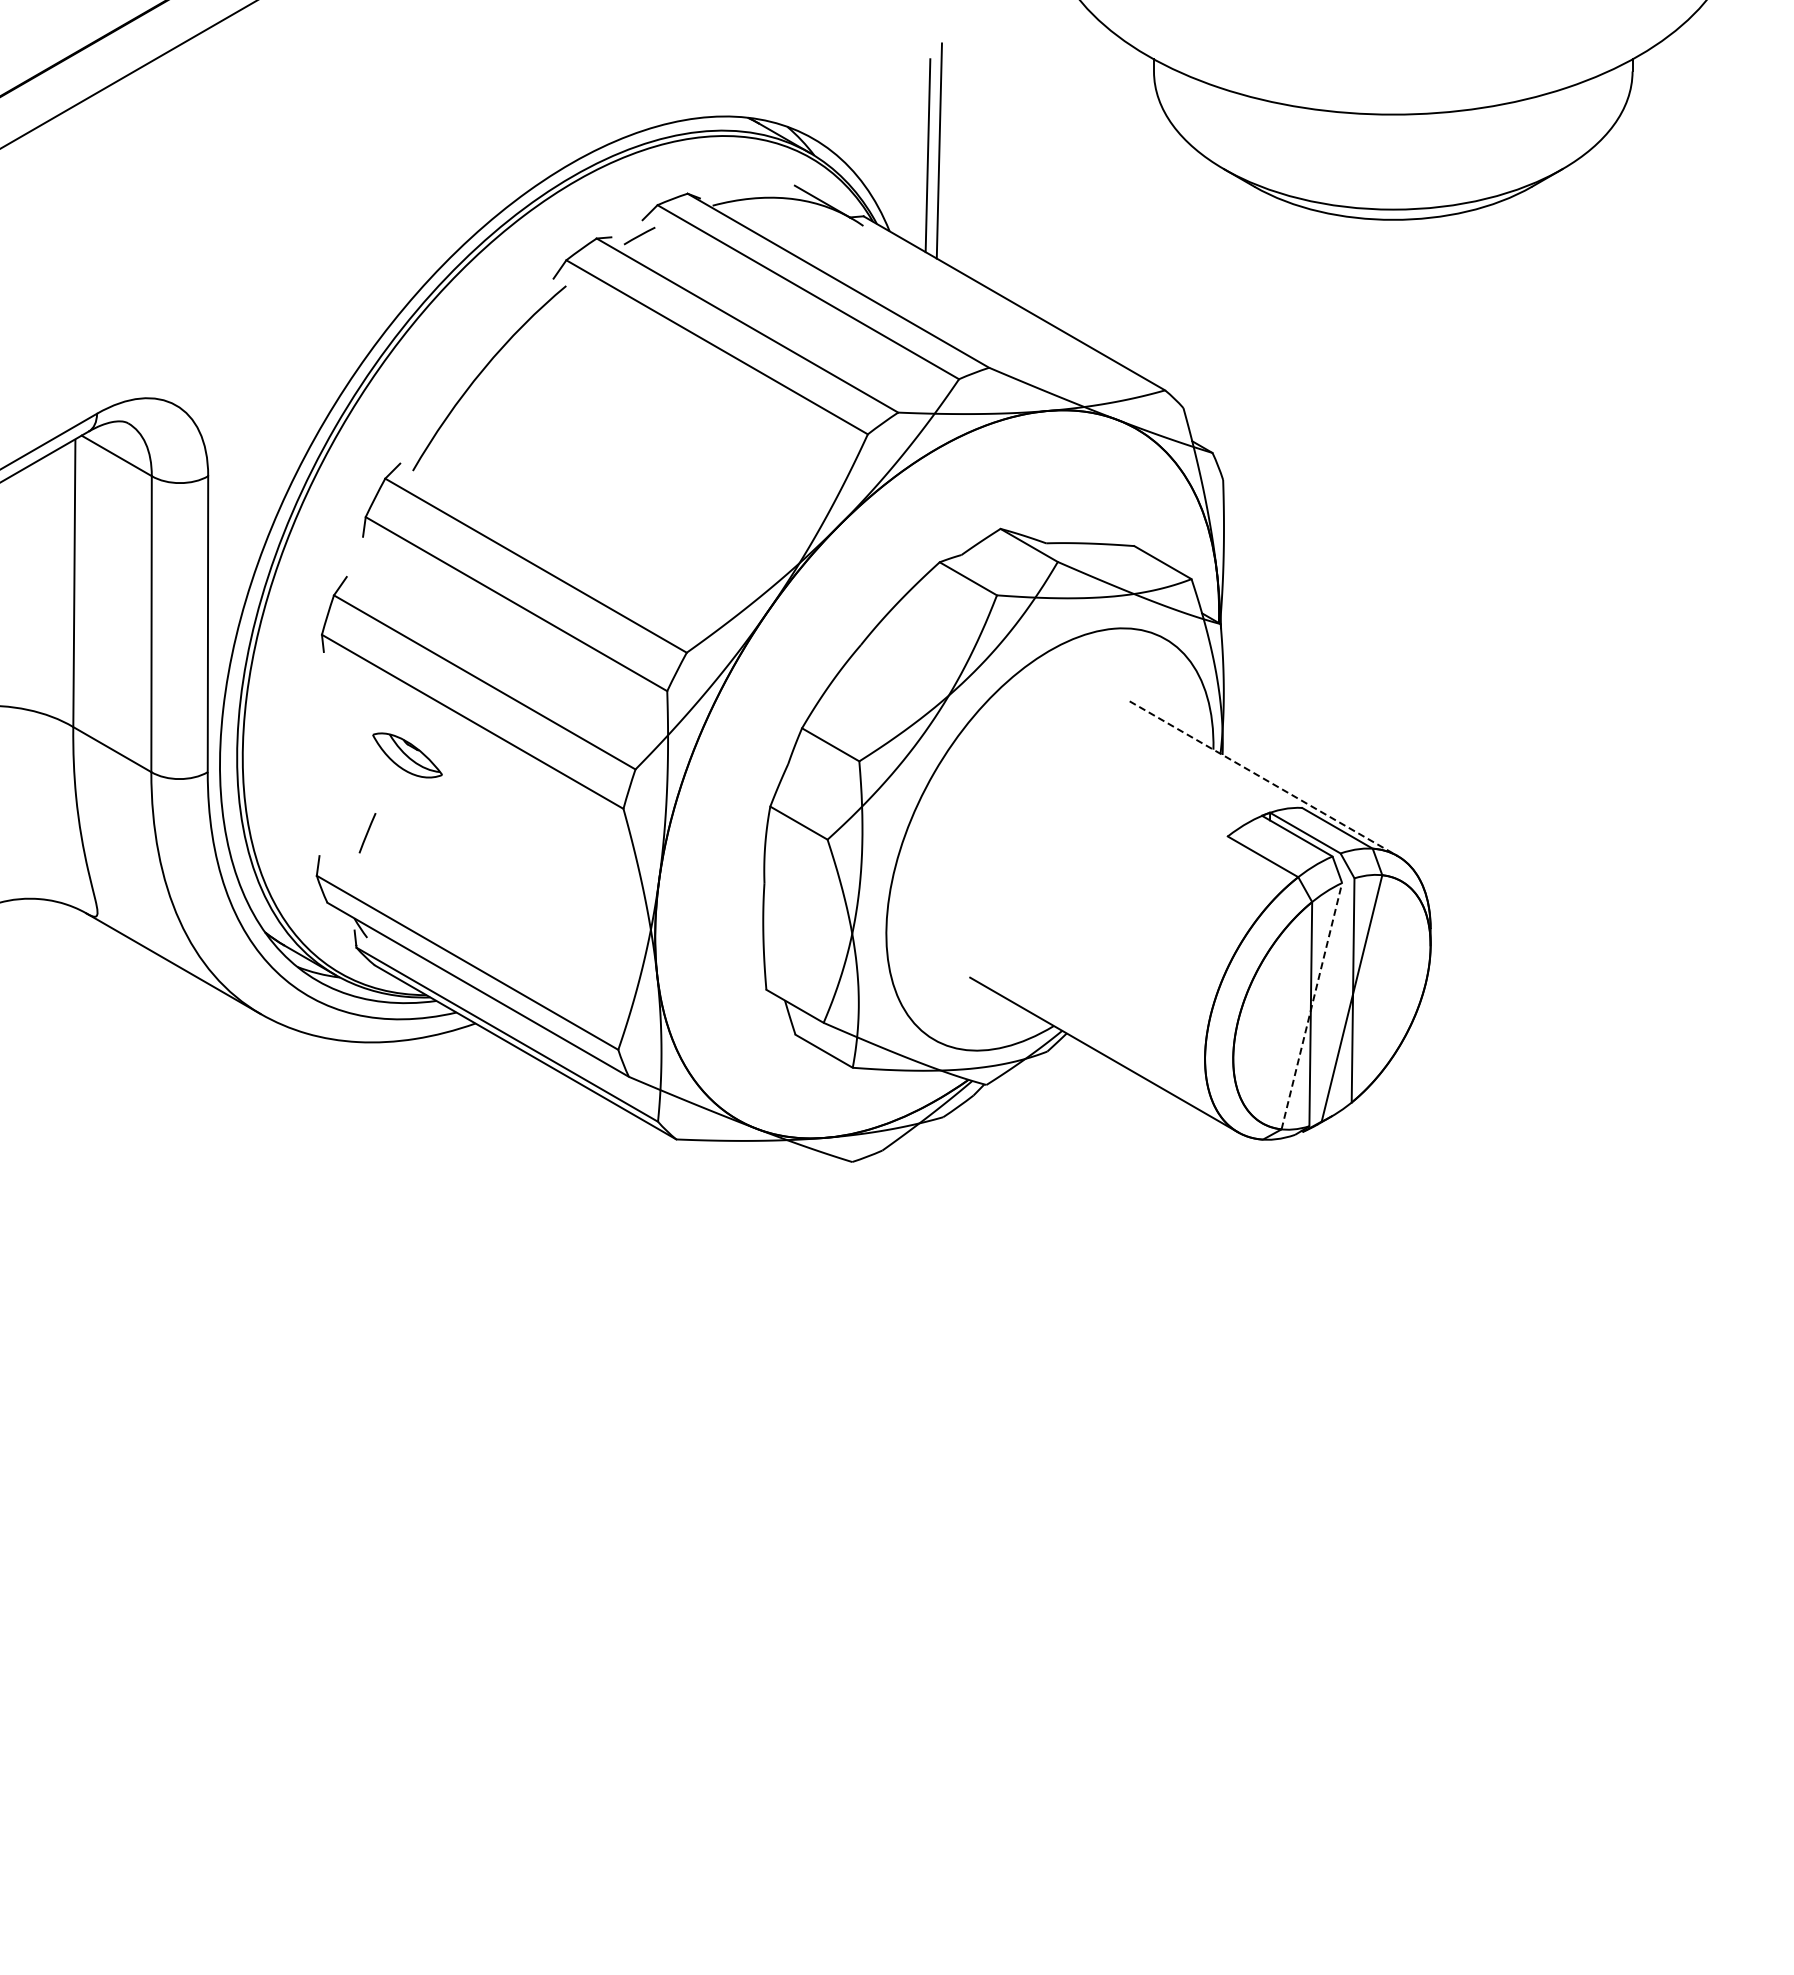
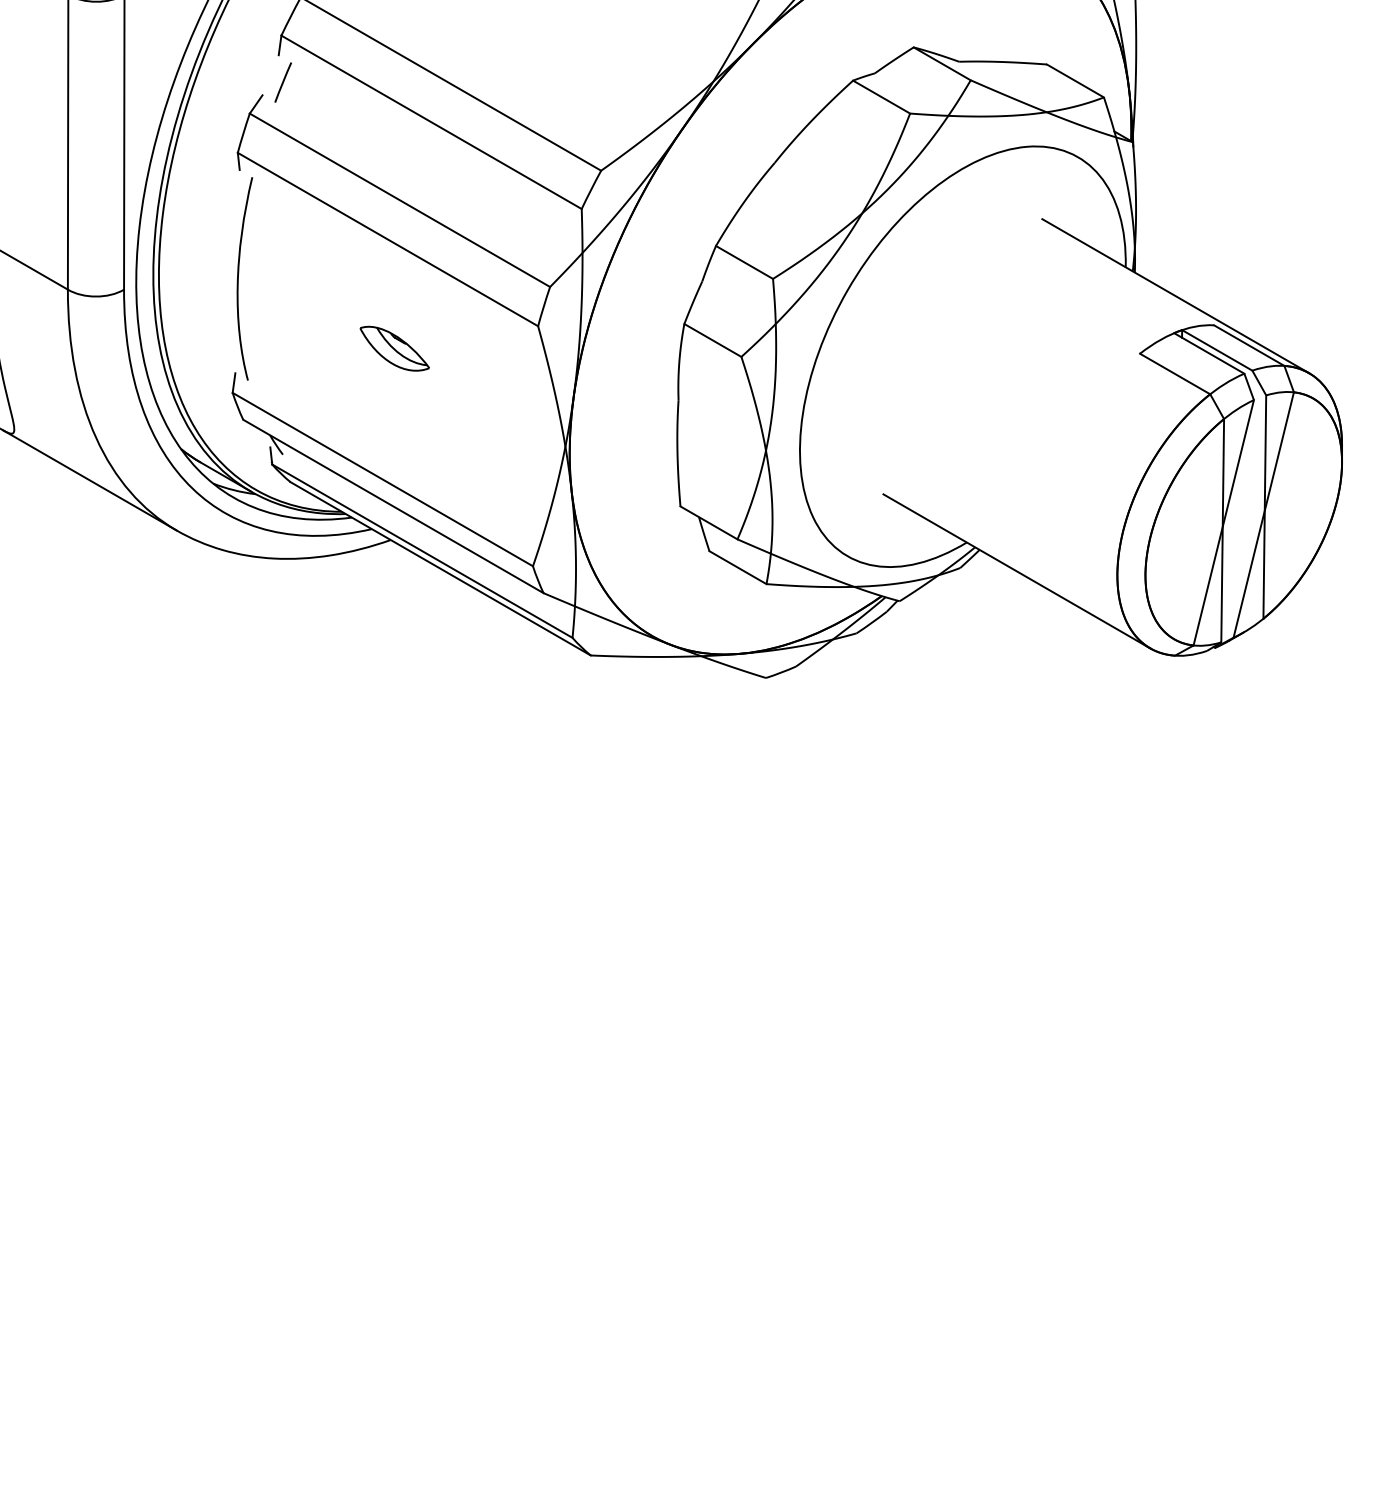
part: (407, 755) -> (394, 348), moved
curve: (323, 758) -> (239, 276), added
line: (1263, 778) -> (1175, 295), dashed -> solid
line: (367, 833) -> (283, 82), moved
line: (1311, 1006) -> (1223, 523), dashed -> solid

